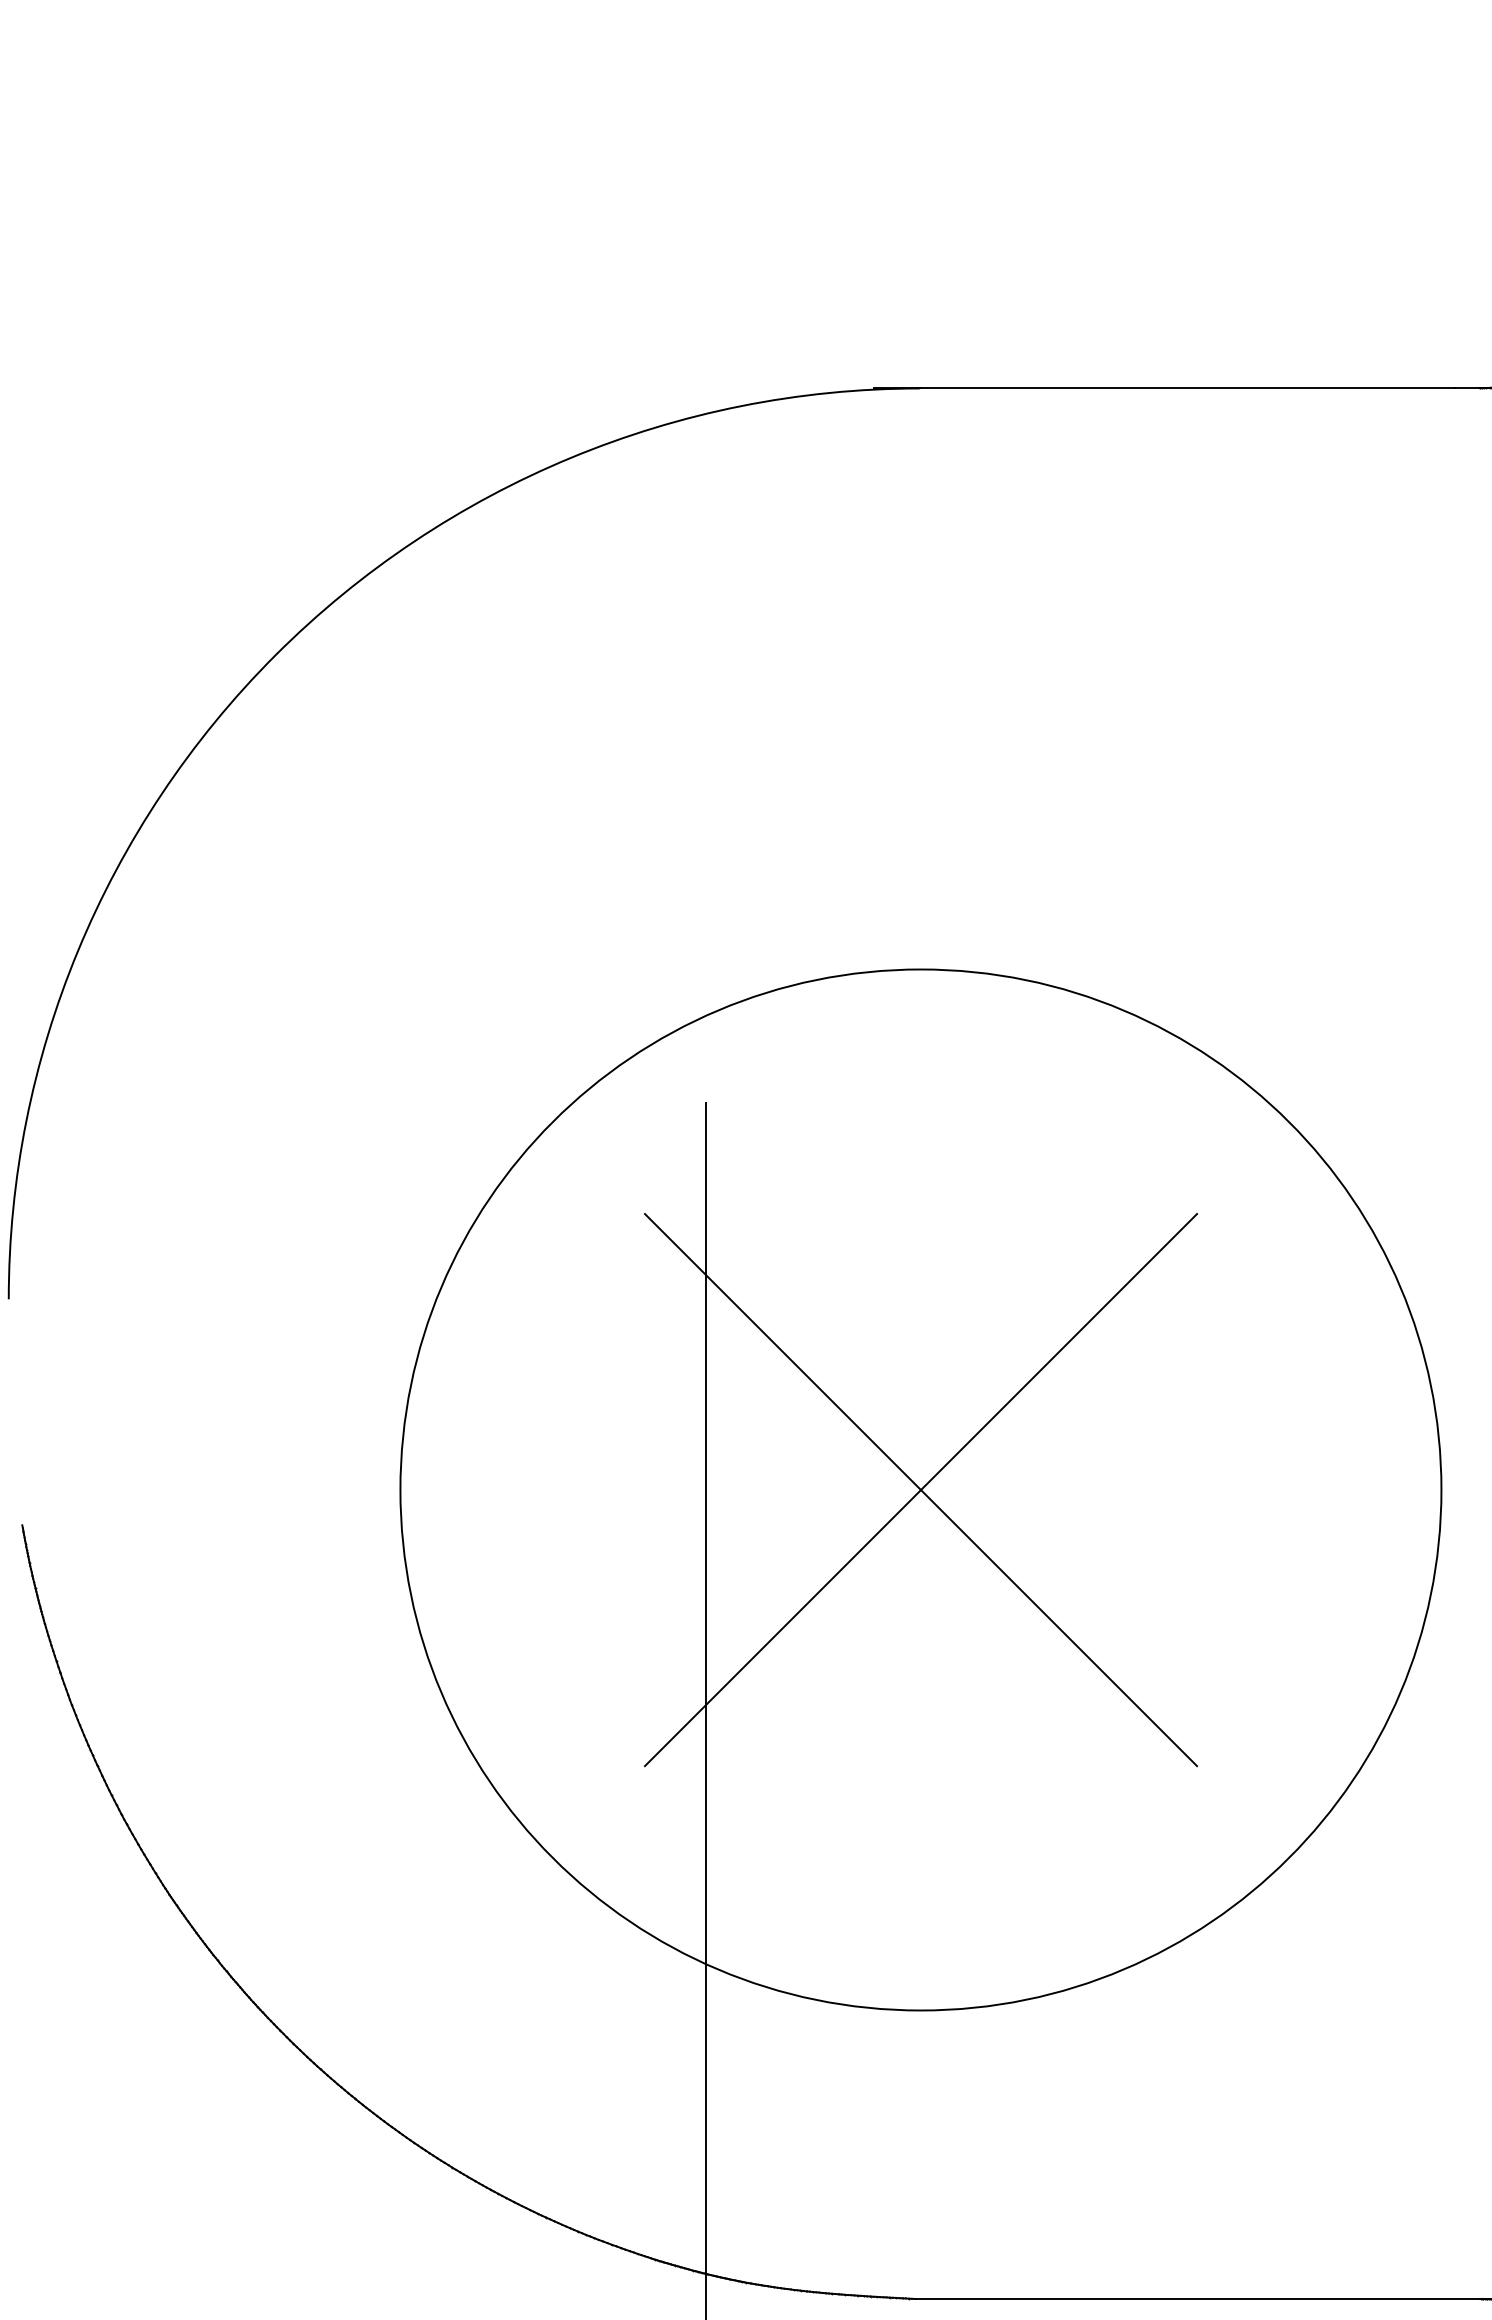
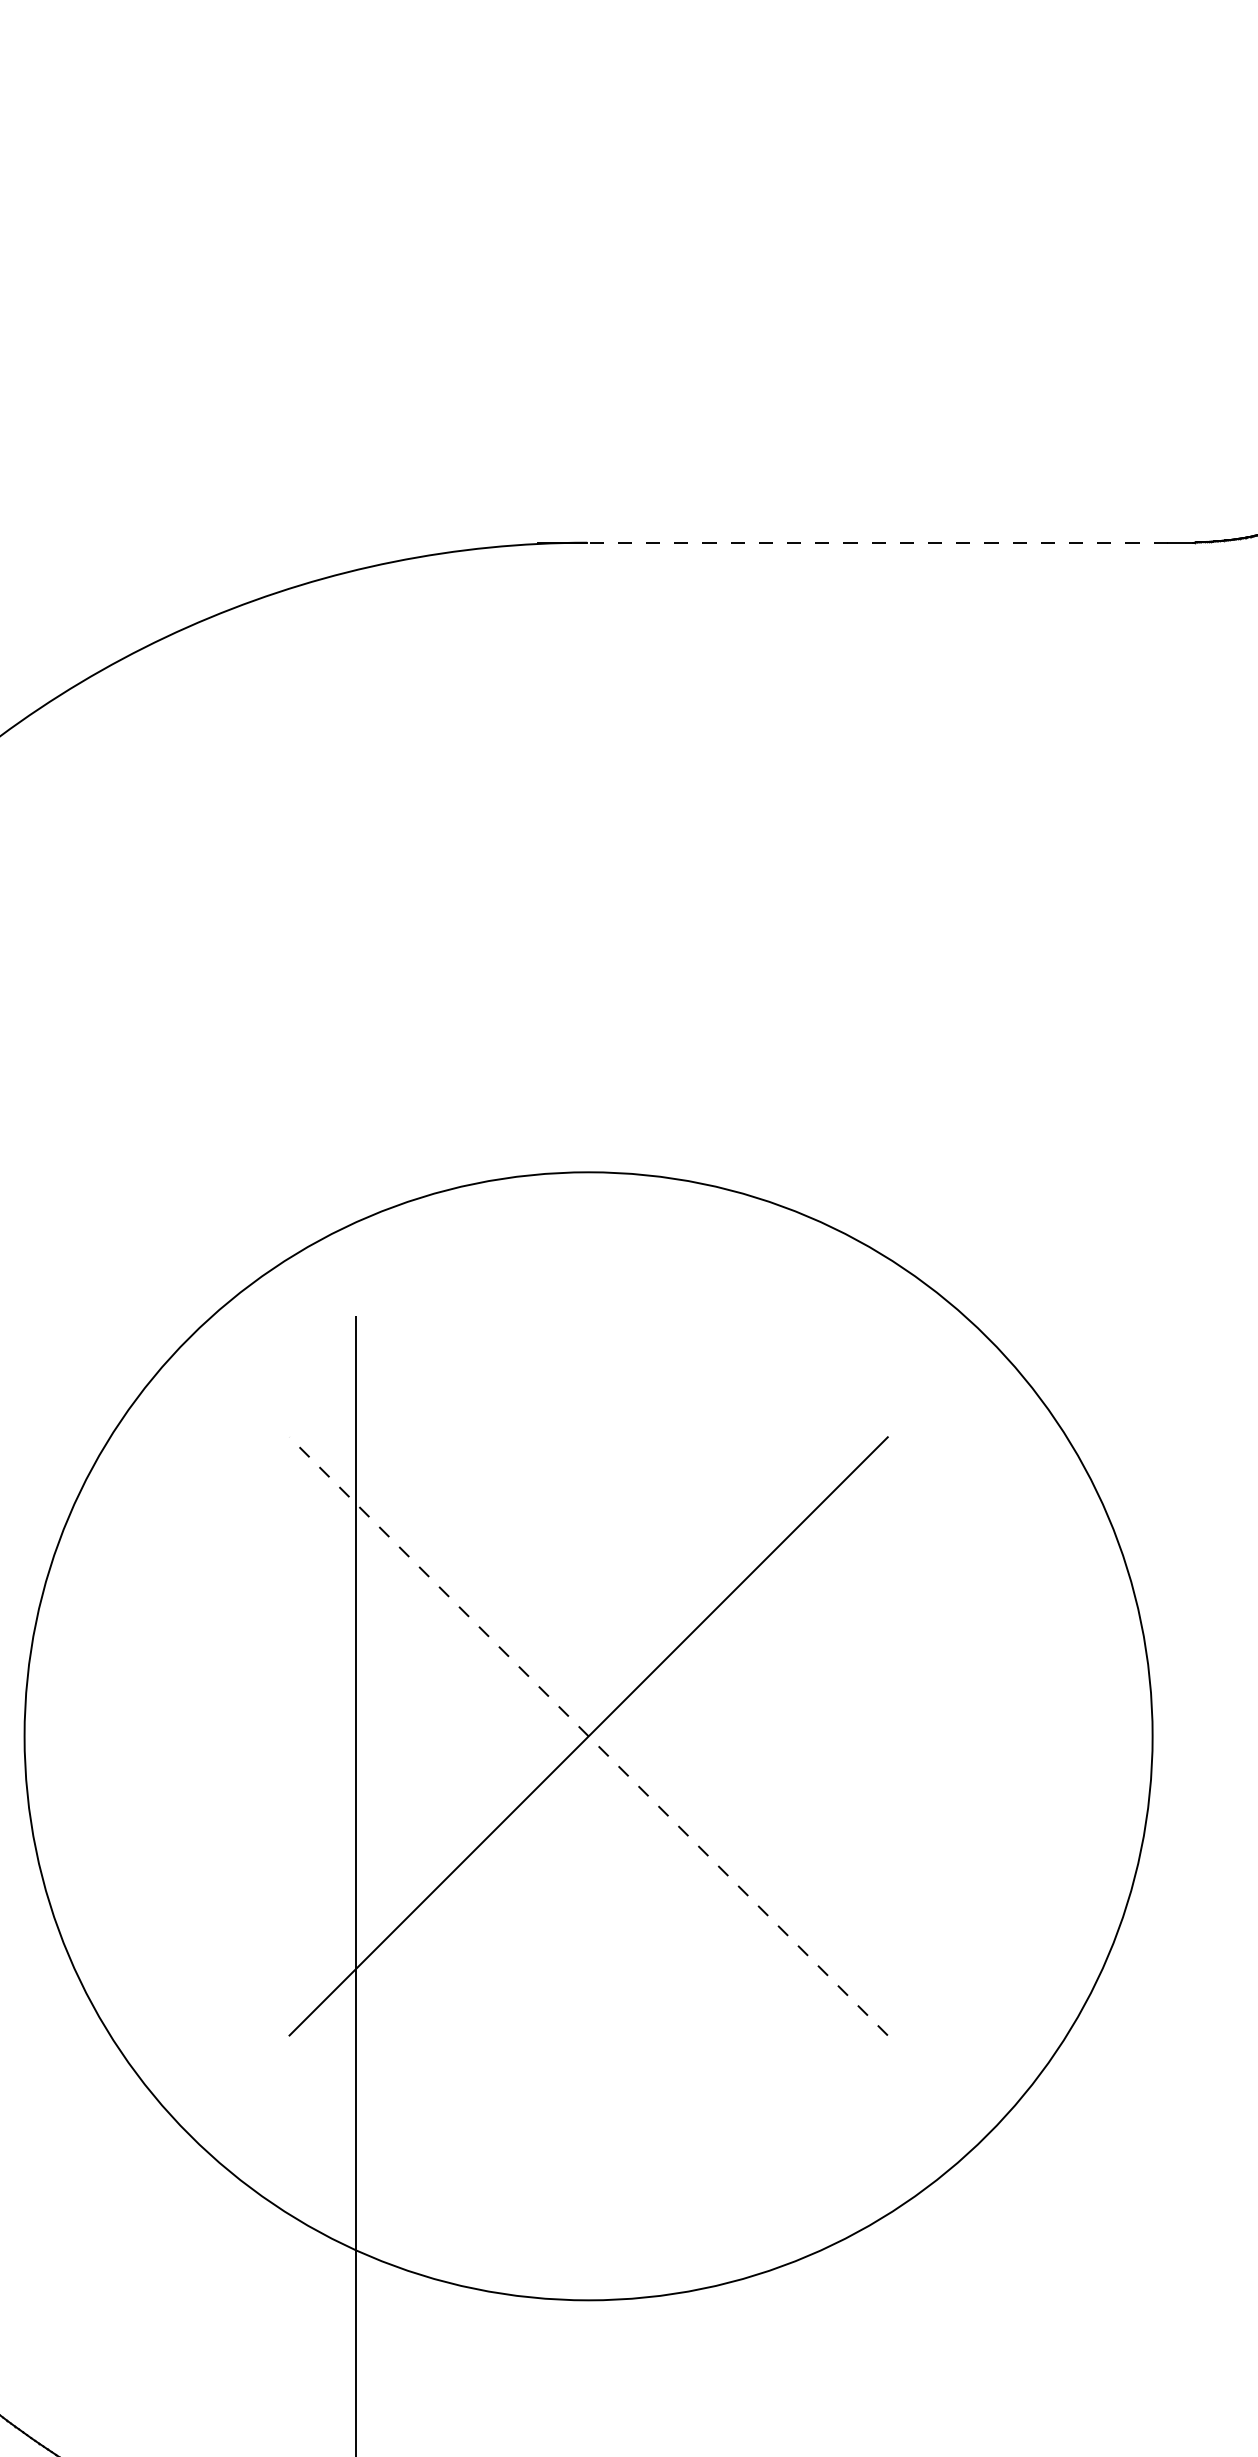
line: (1187, 388) -> (877, 542), solid -> dashed
line: (920, 1489) -> (588, 1735), solid -> dashed

